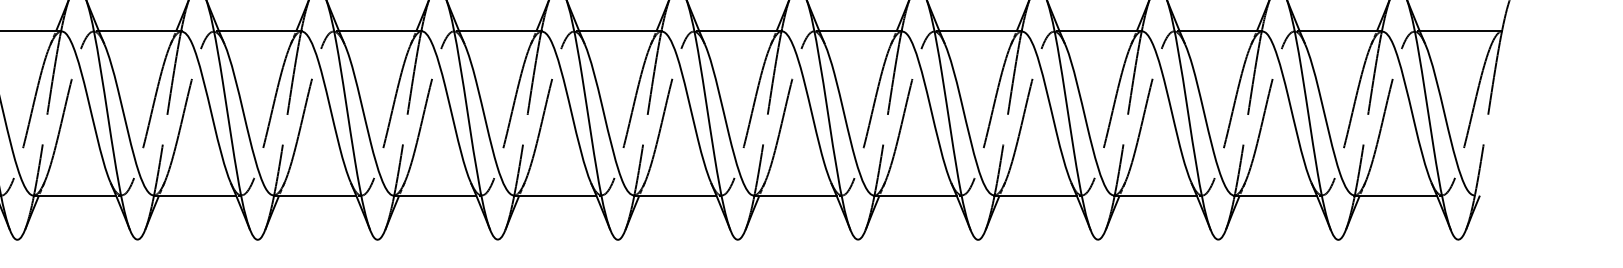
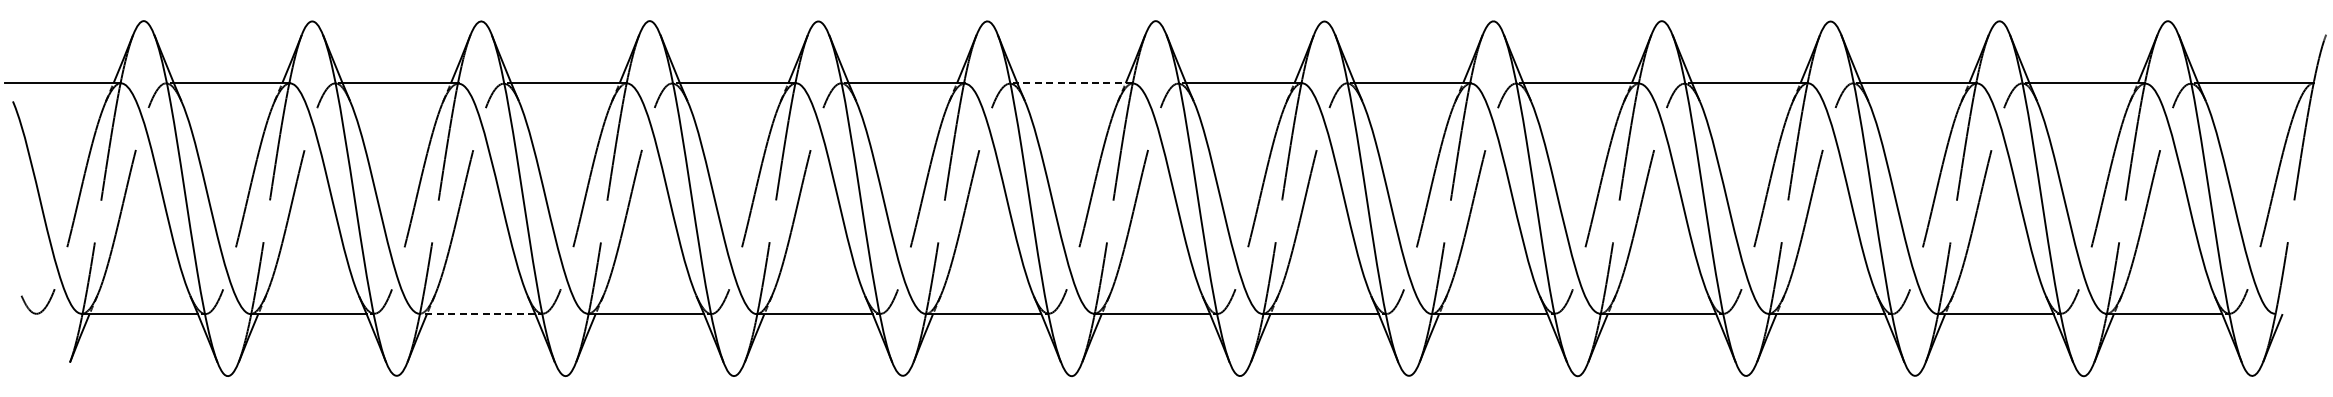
line: (620, 31) -> (1075, 83), solid -> dashed
line: (195, 195) -> (477, 314), solid -> dashed

